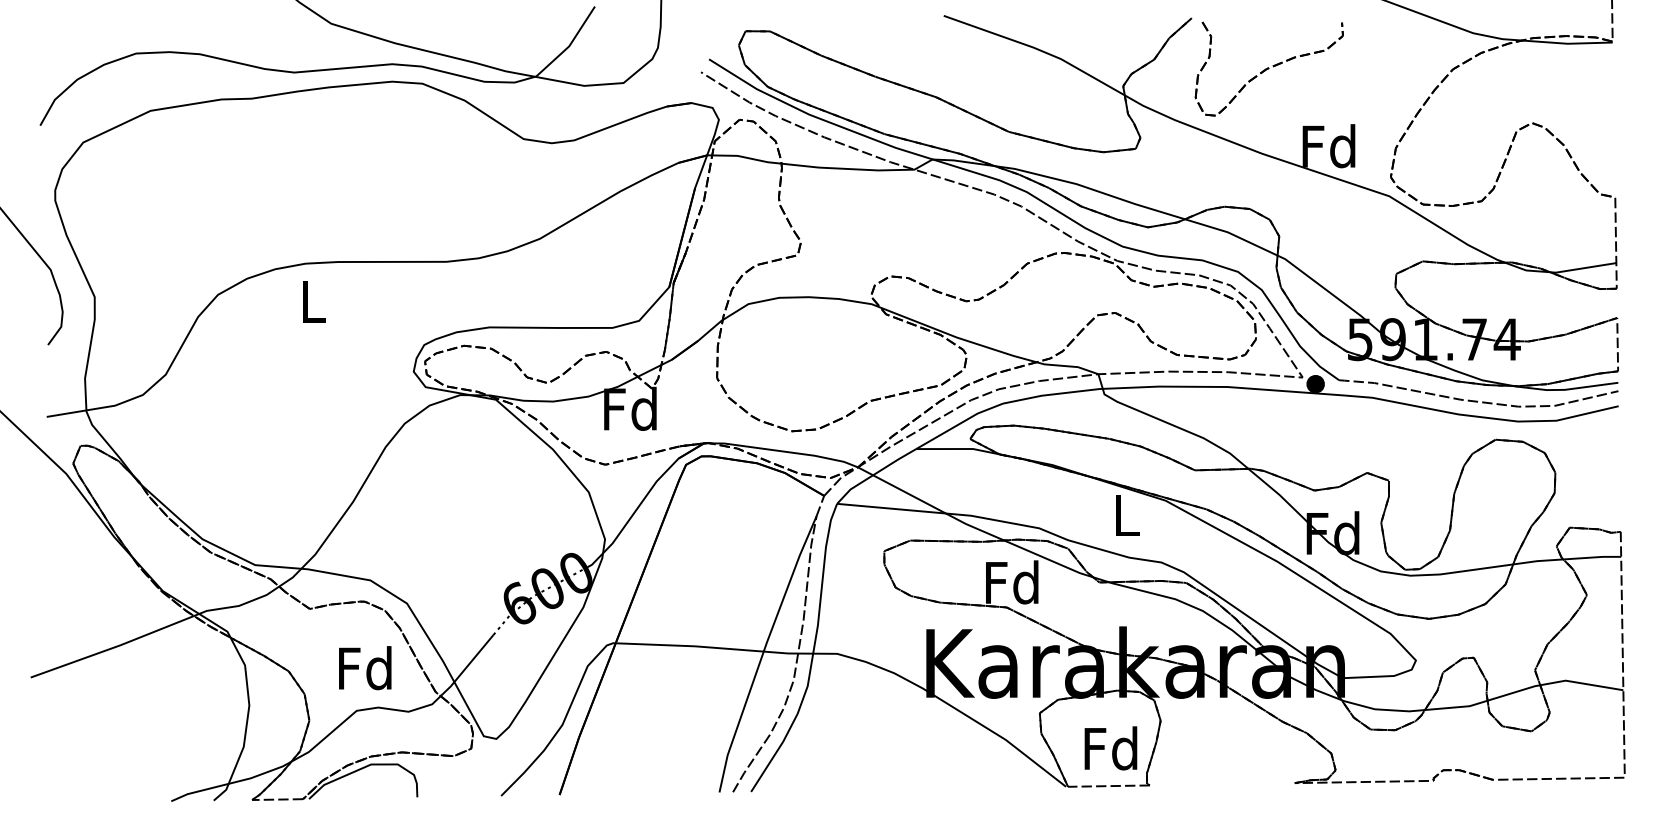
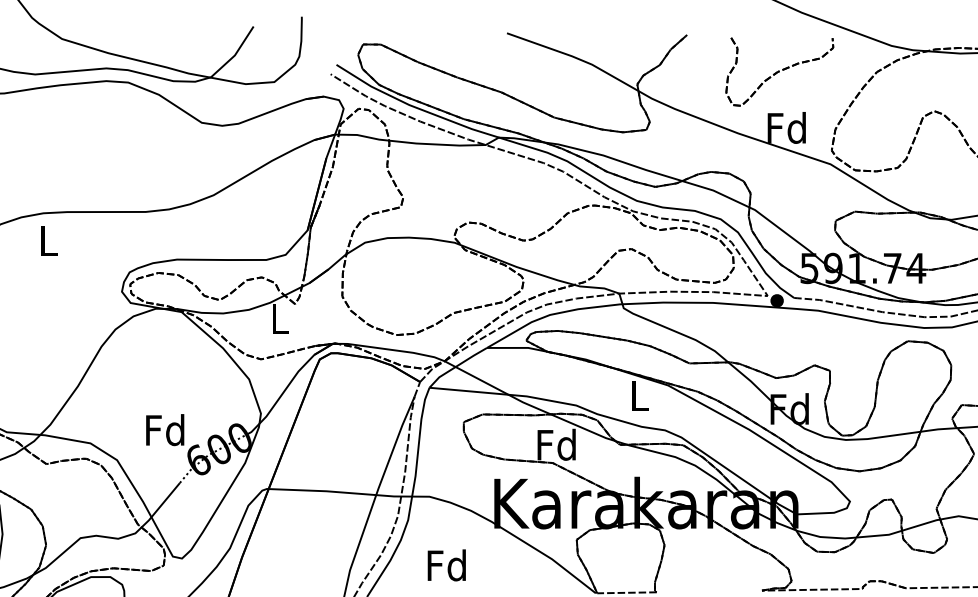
part: (1268, 68) -> (779, 71), moved
text: (630, 408) -> (279, 318), Fd -> L
text: (365, 668) -> (165, 430), moved
text: (1110, 748) -> (446, 565), moved

